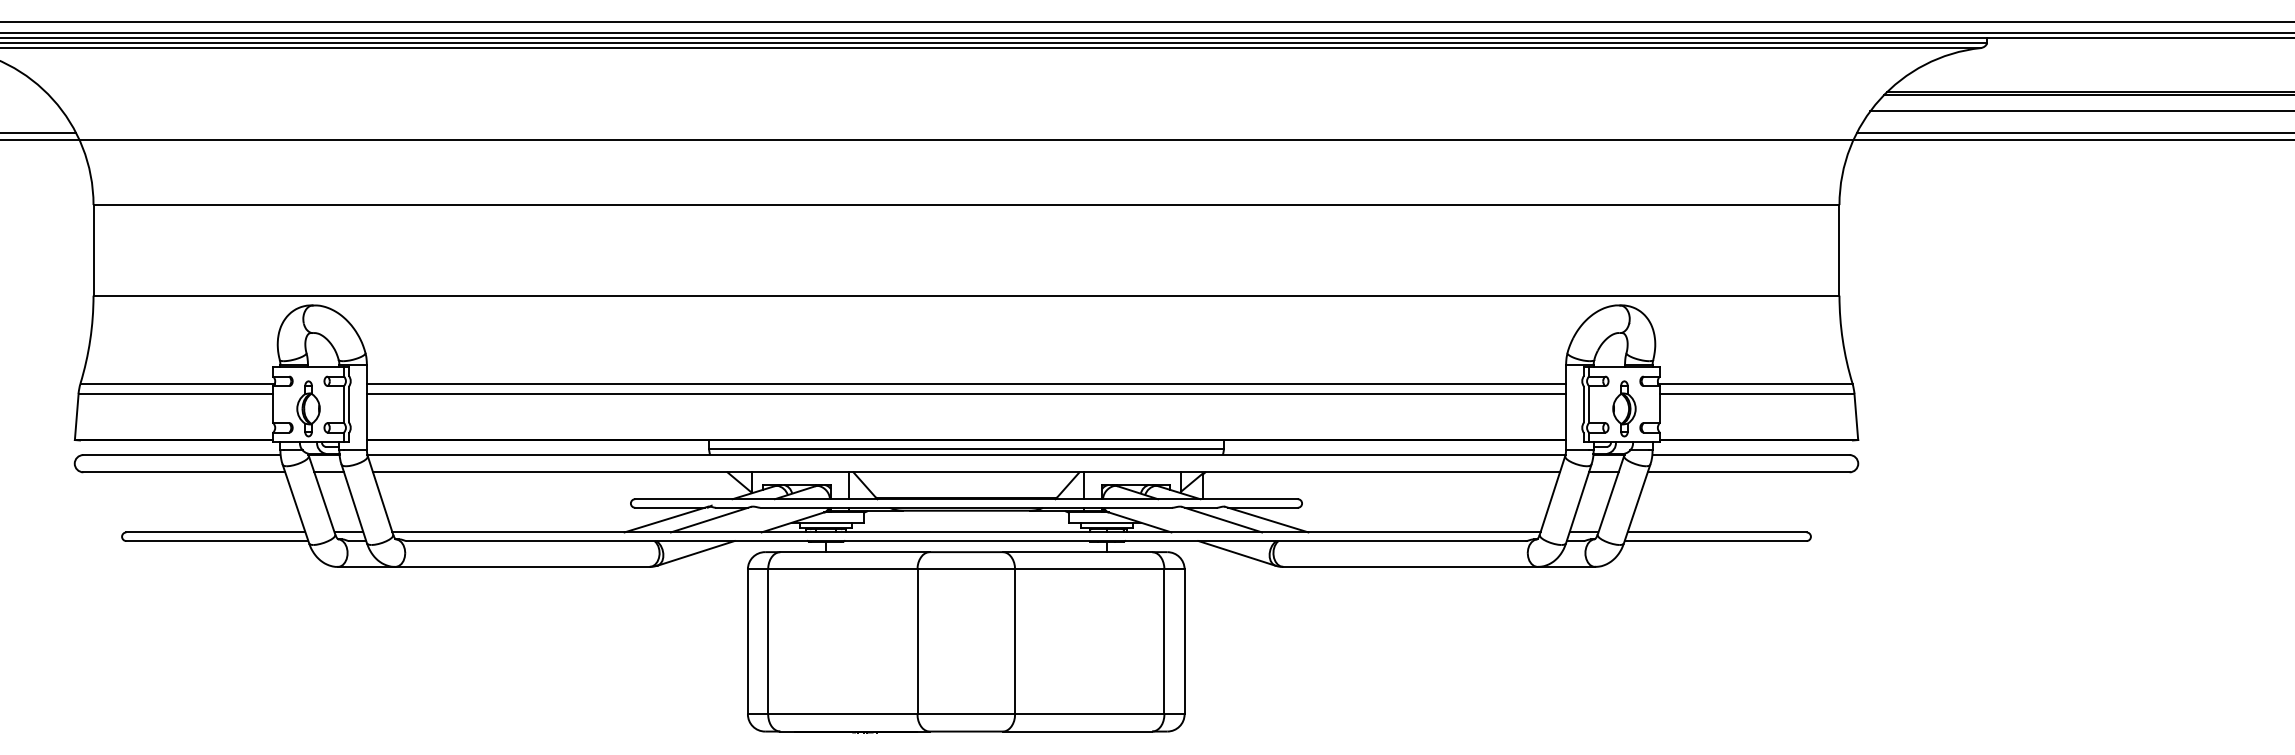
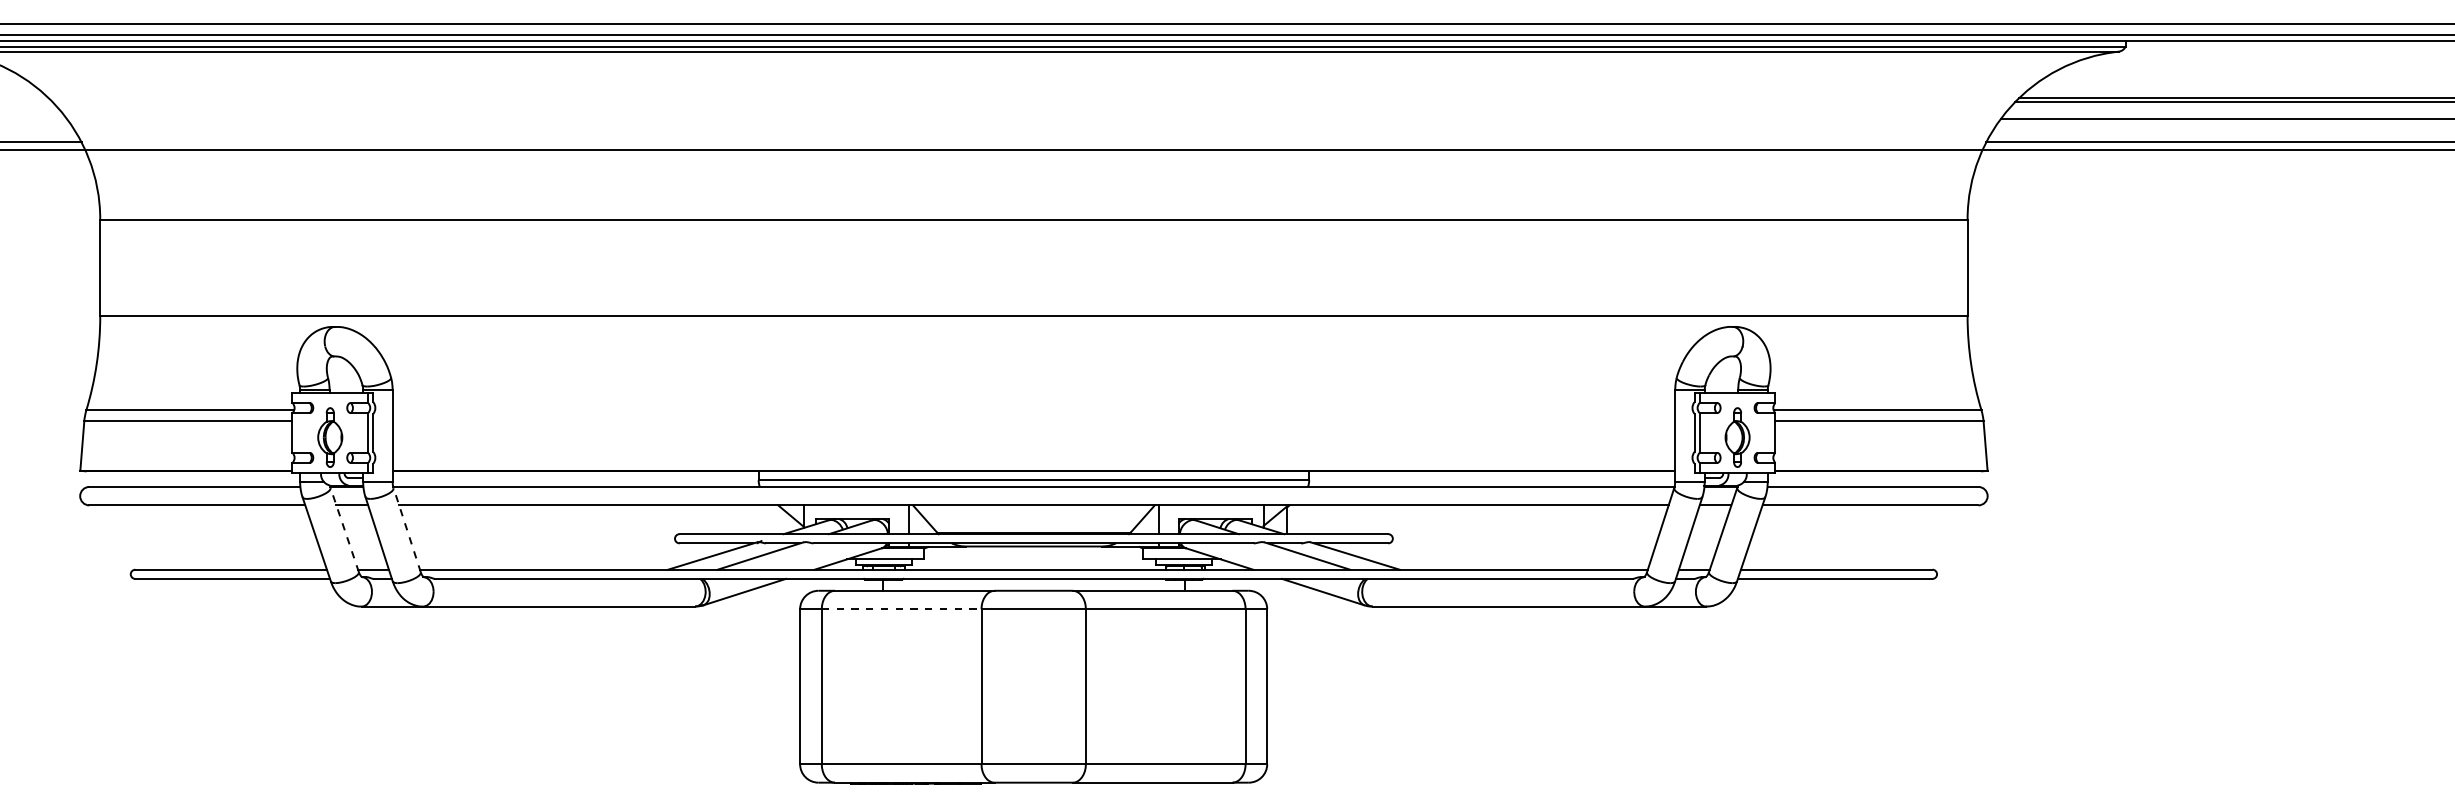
line: (966, 383) -> (1033, 410), removed
line: (966, 393) -> (1033, 421), removed
line: (321, 494) -> (344, 529), solid -> dashed
line: (380, 494) -> (407, 529), solid -> dashed
line: (842, 569) -> (901, 609), solid -> dashed

